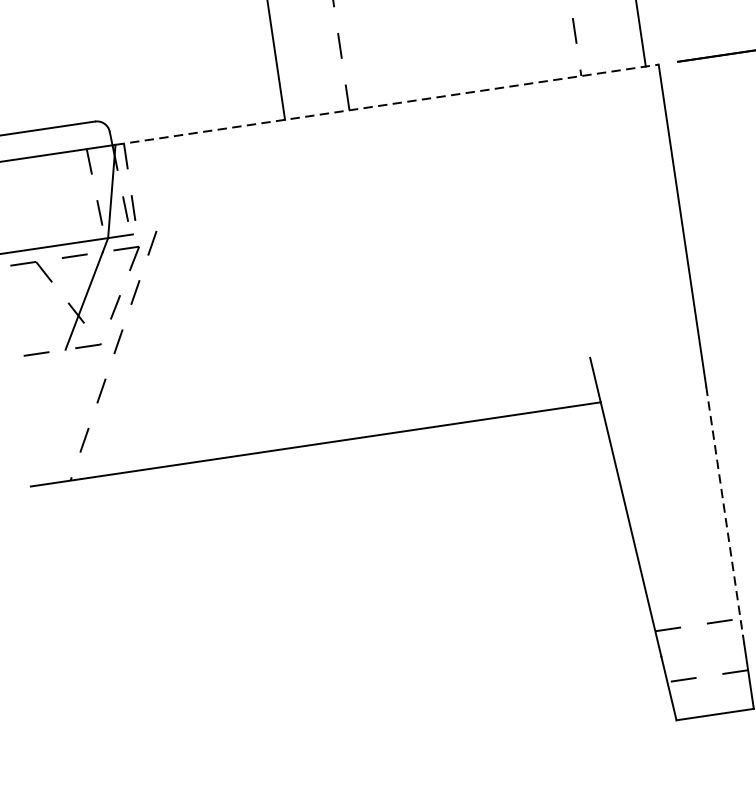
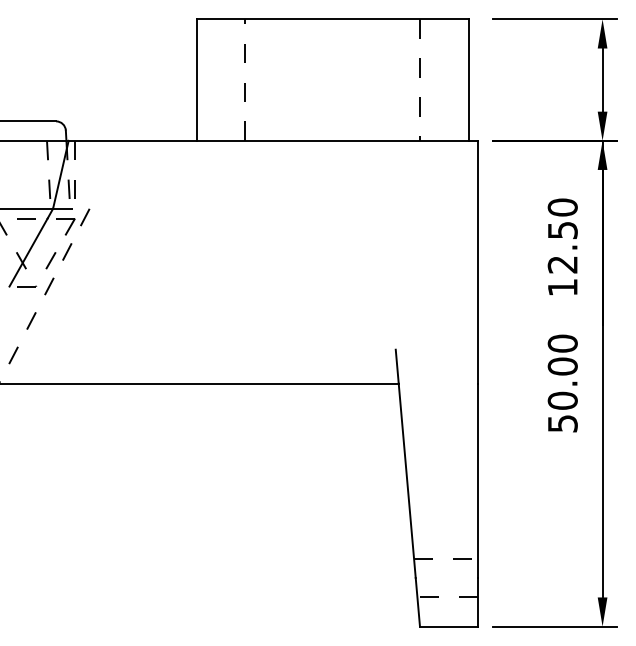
line: (387, 104) -> (273, 140), dashed -> solid
line: (725, 516) -> (478, 481), dashed -> solid

